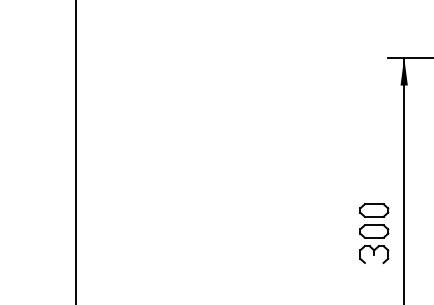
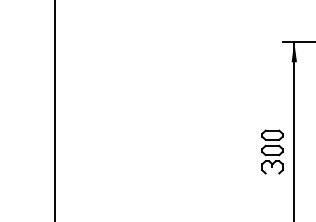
part: (374, 232) -> (272, 151), moved

